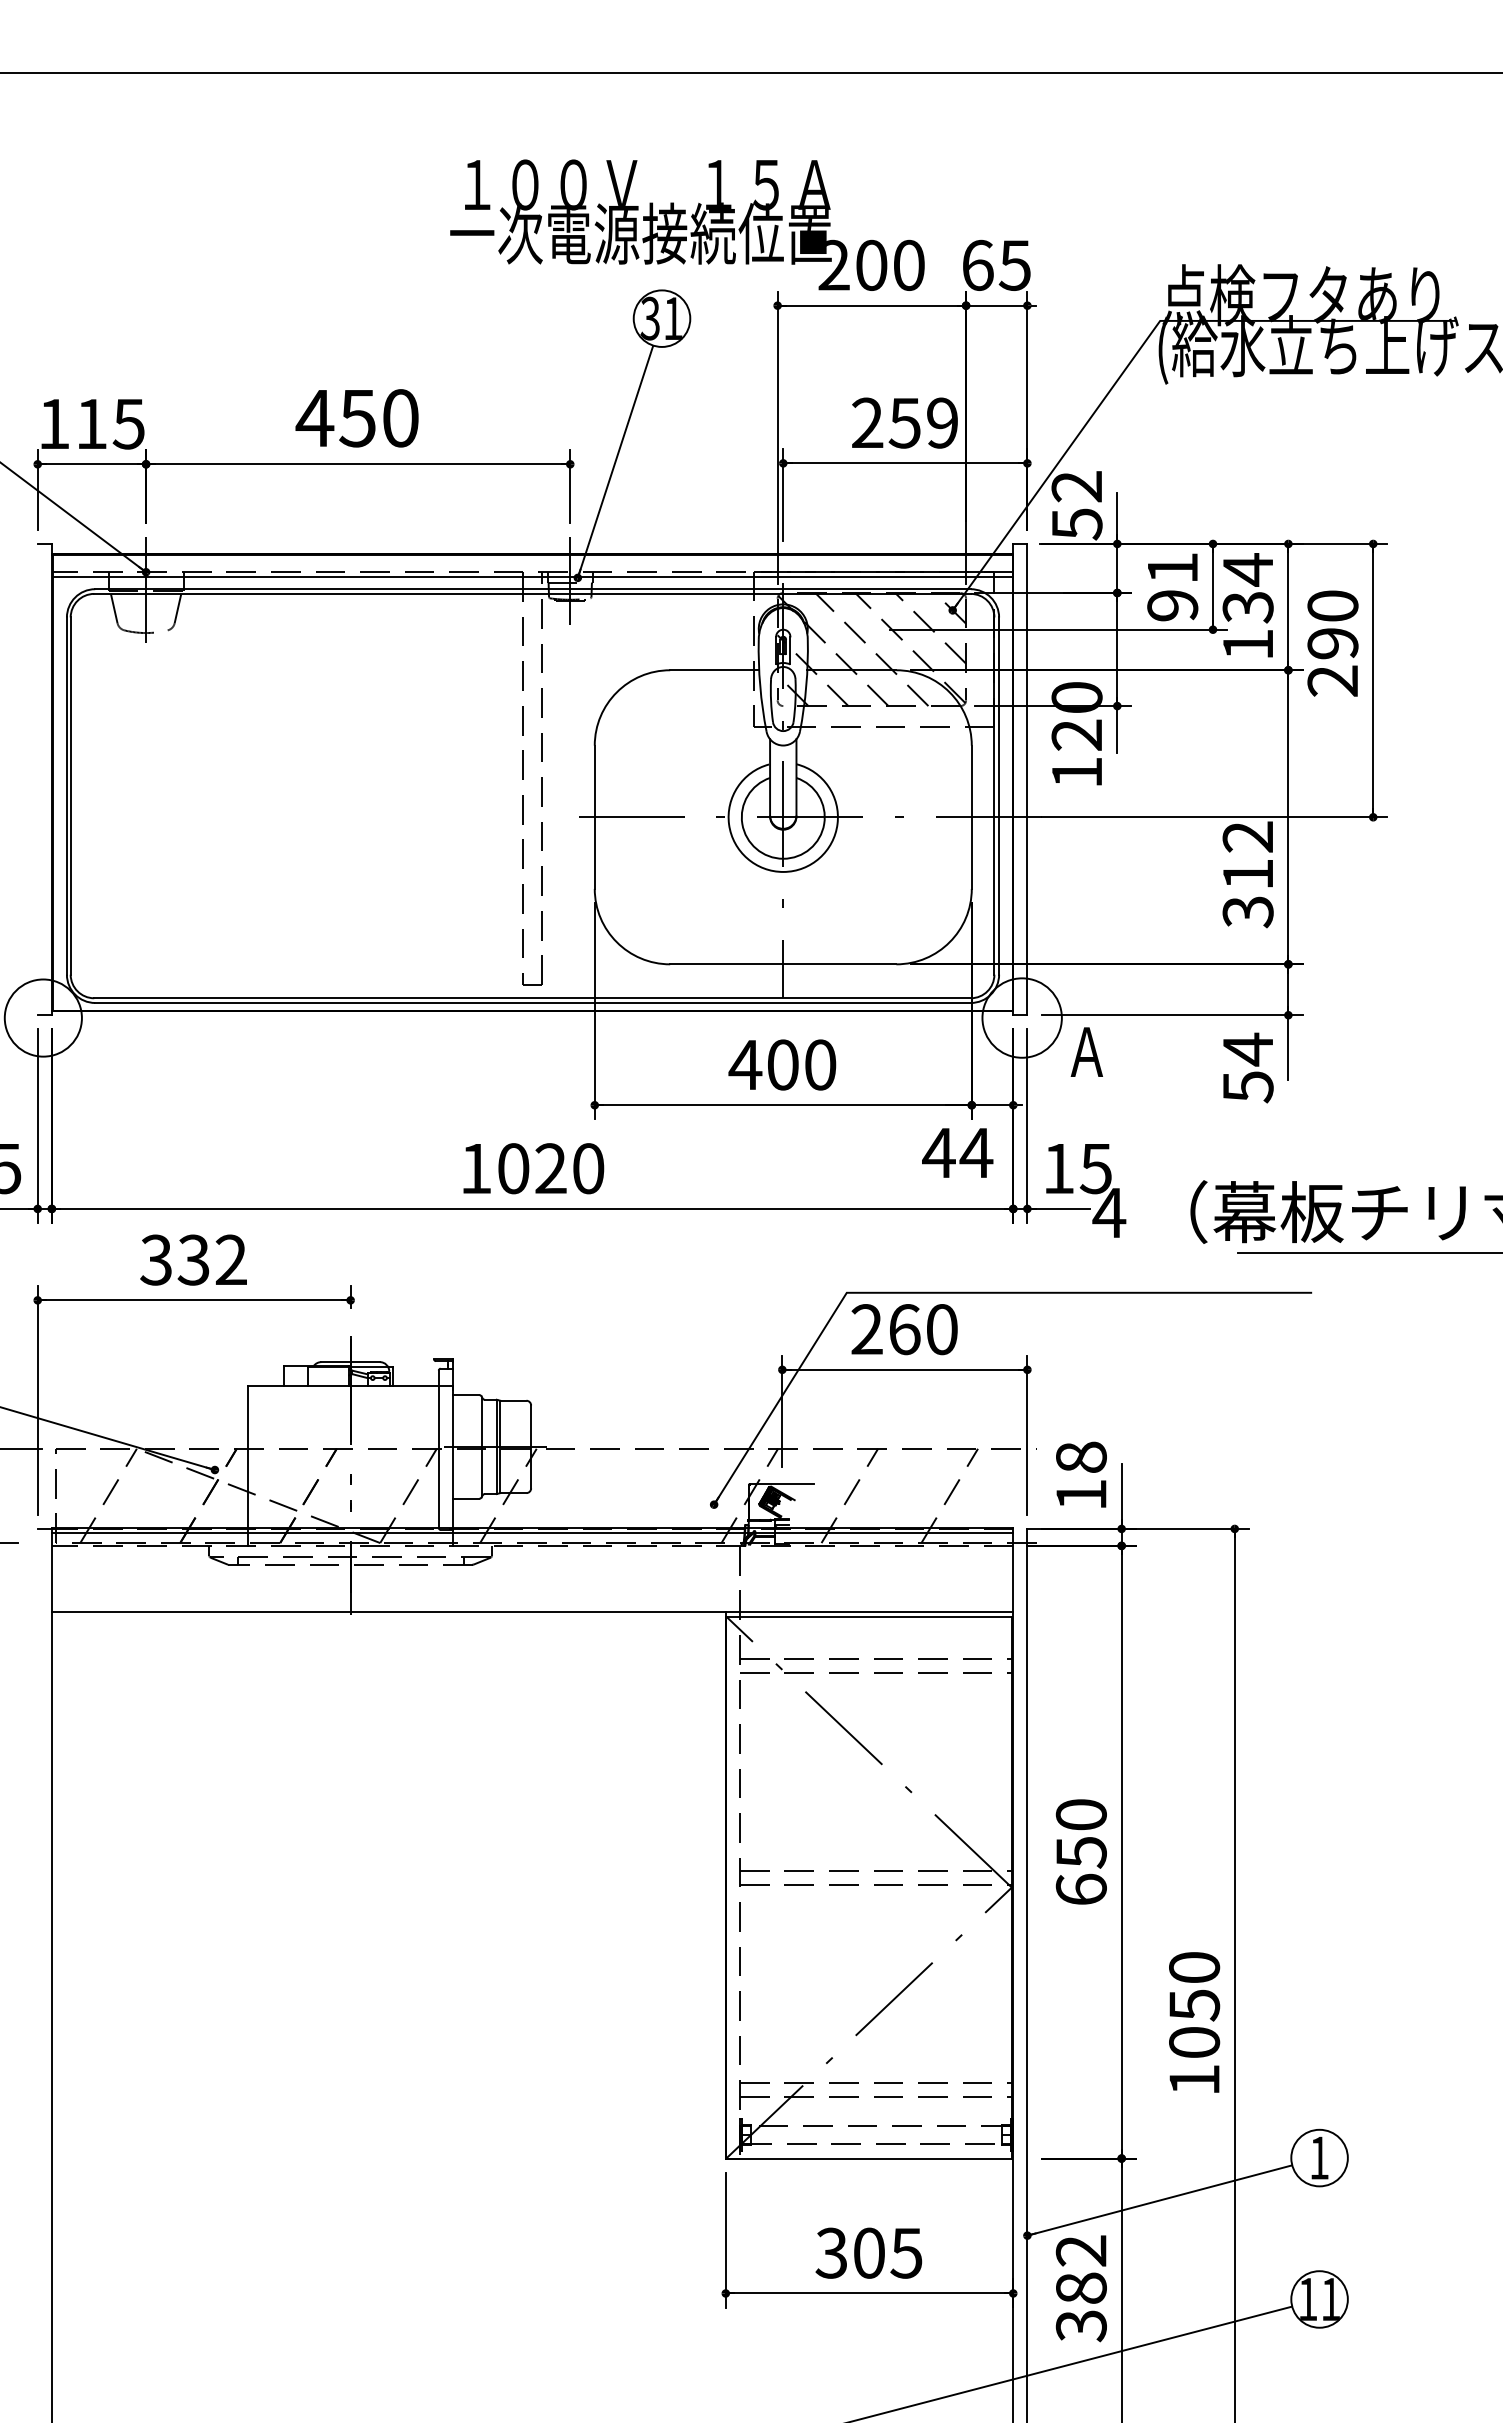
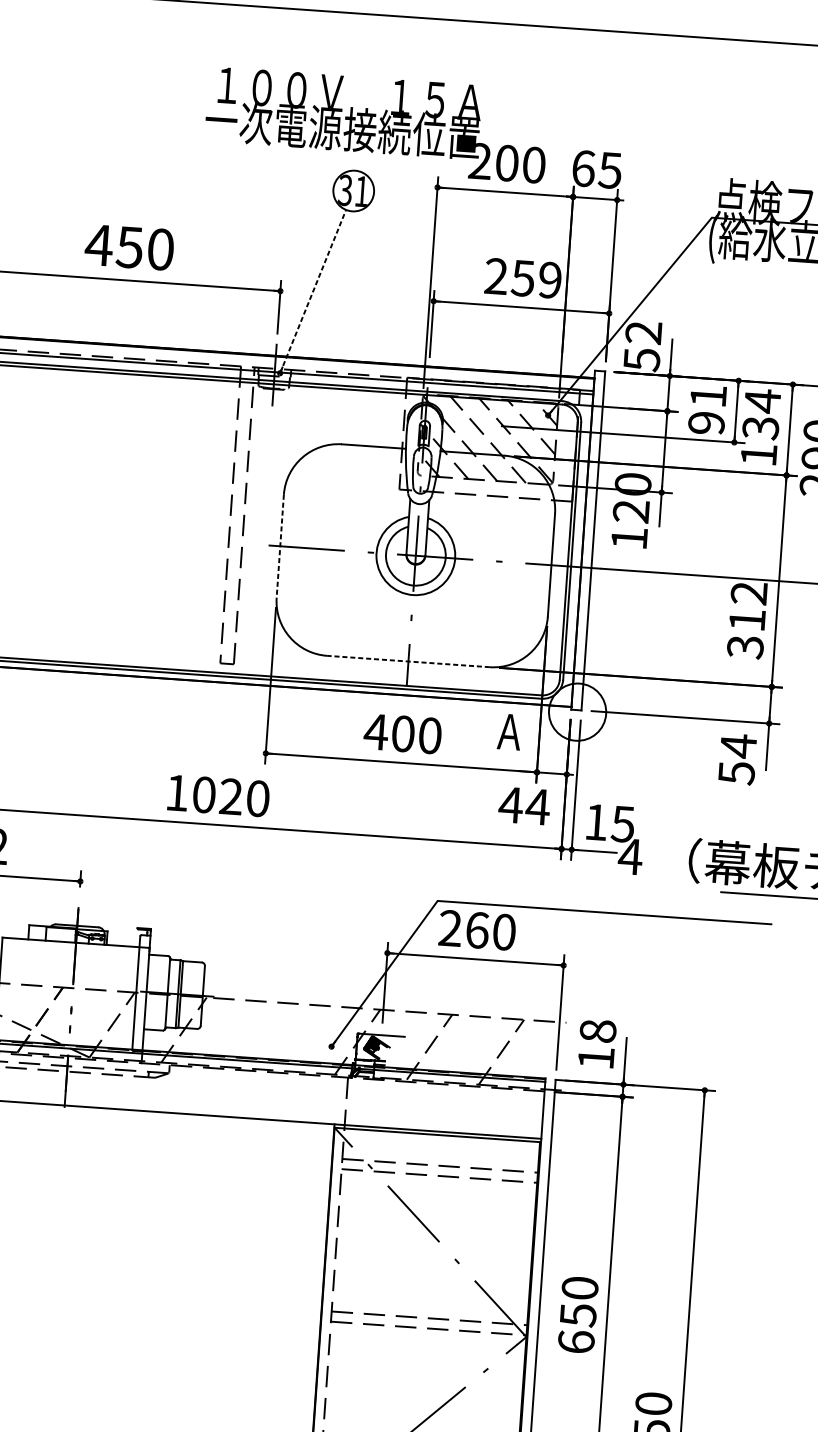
line: (615, 461) -> (313, 291), solid -> dashed
line: (594, 817) -> (280, 546), solid -> dashed
line: (782, 964) -> (407, 661), solid -> dashed
text: (1086, 1051) -> (509, 731), moved

